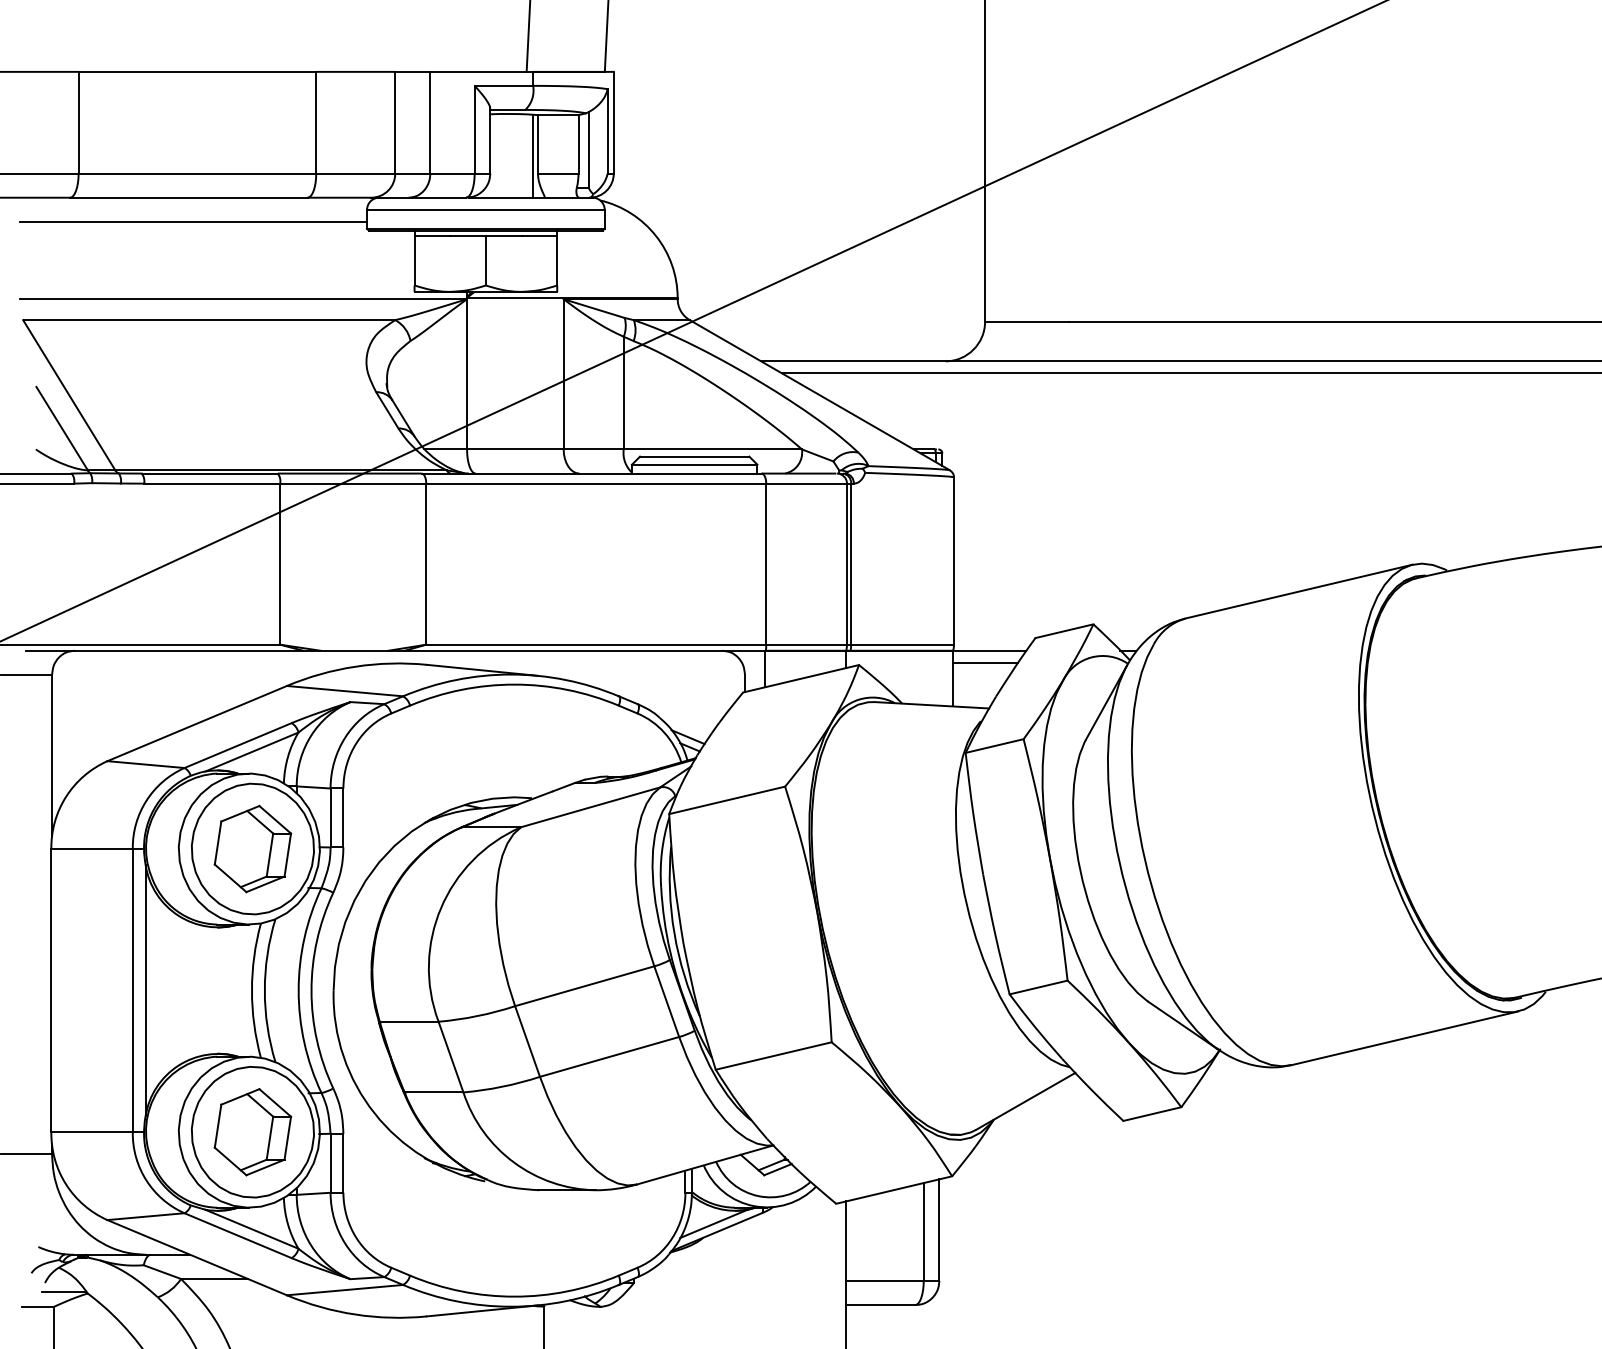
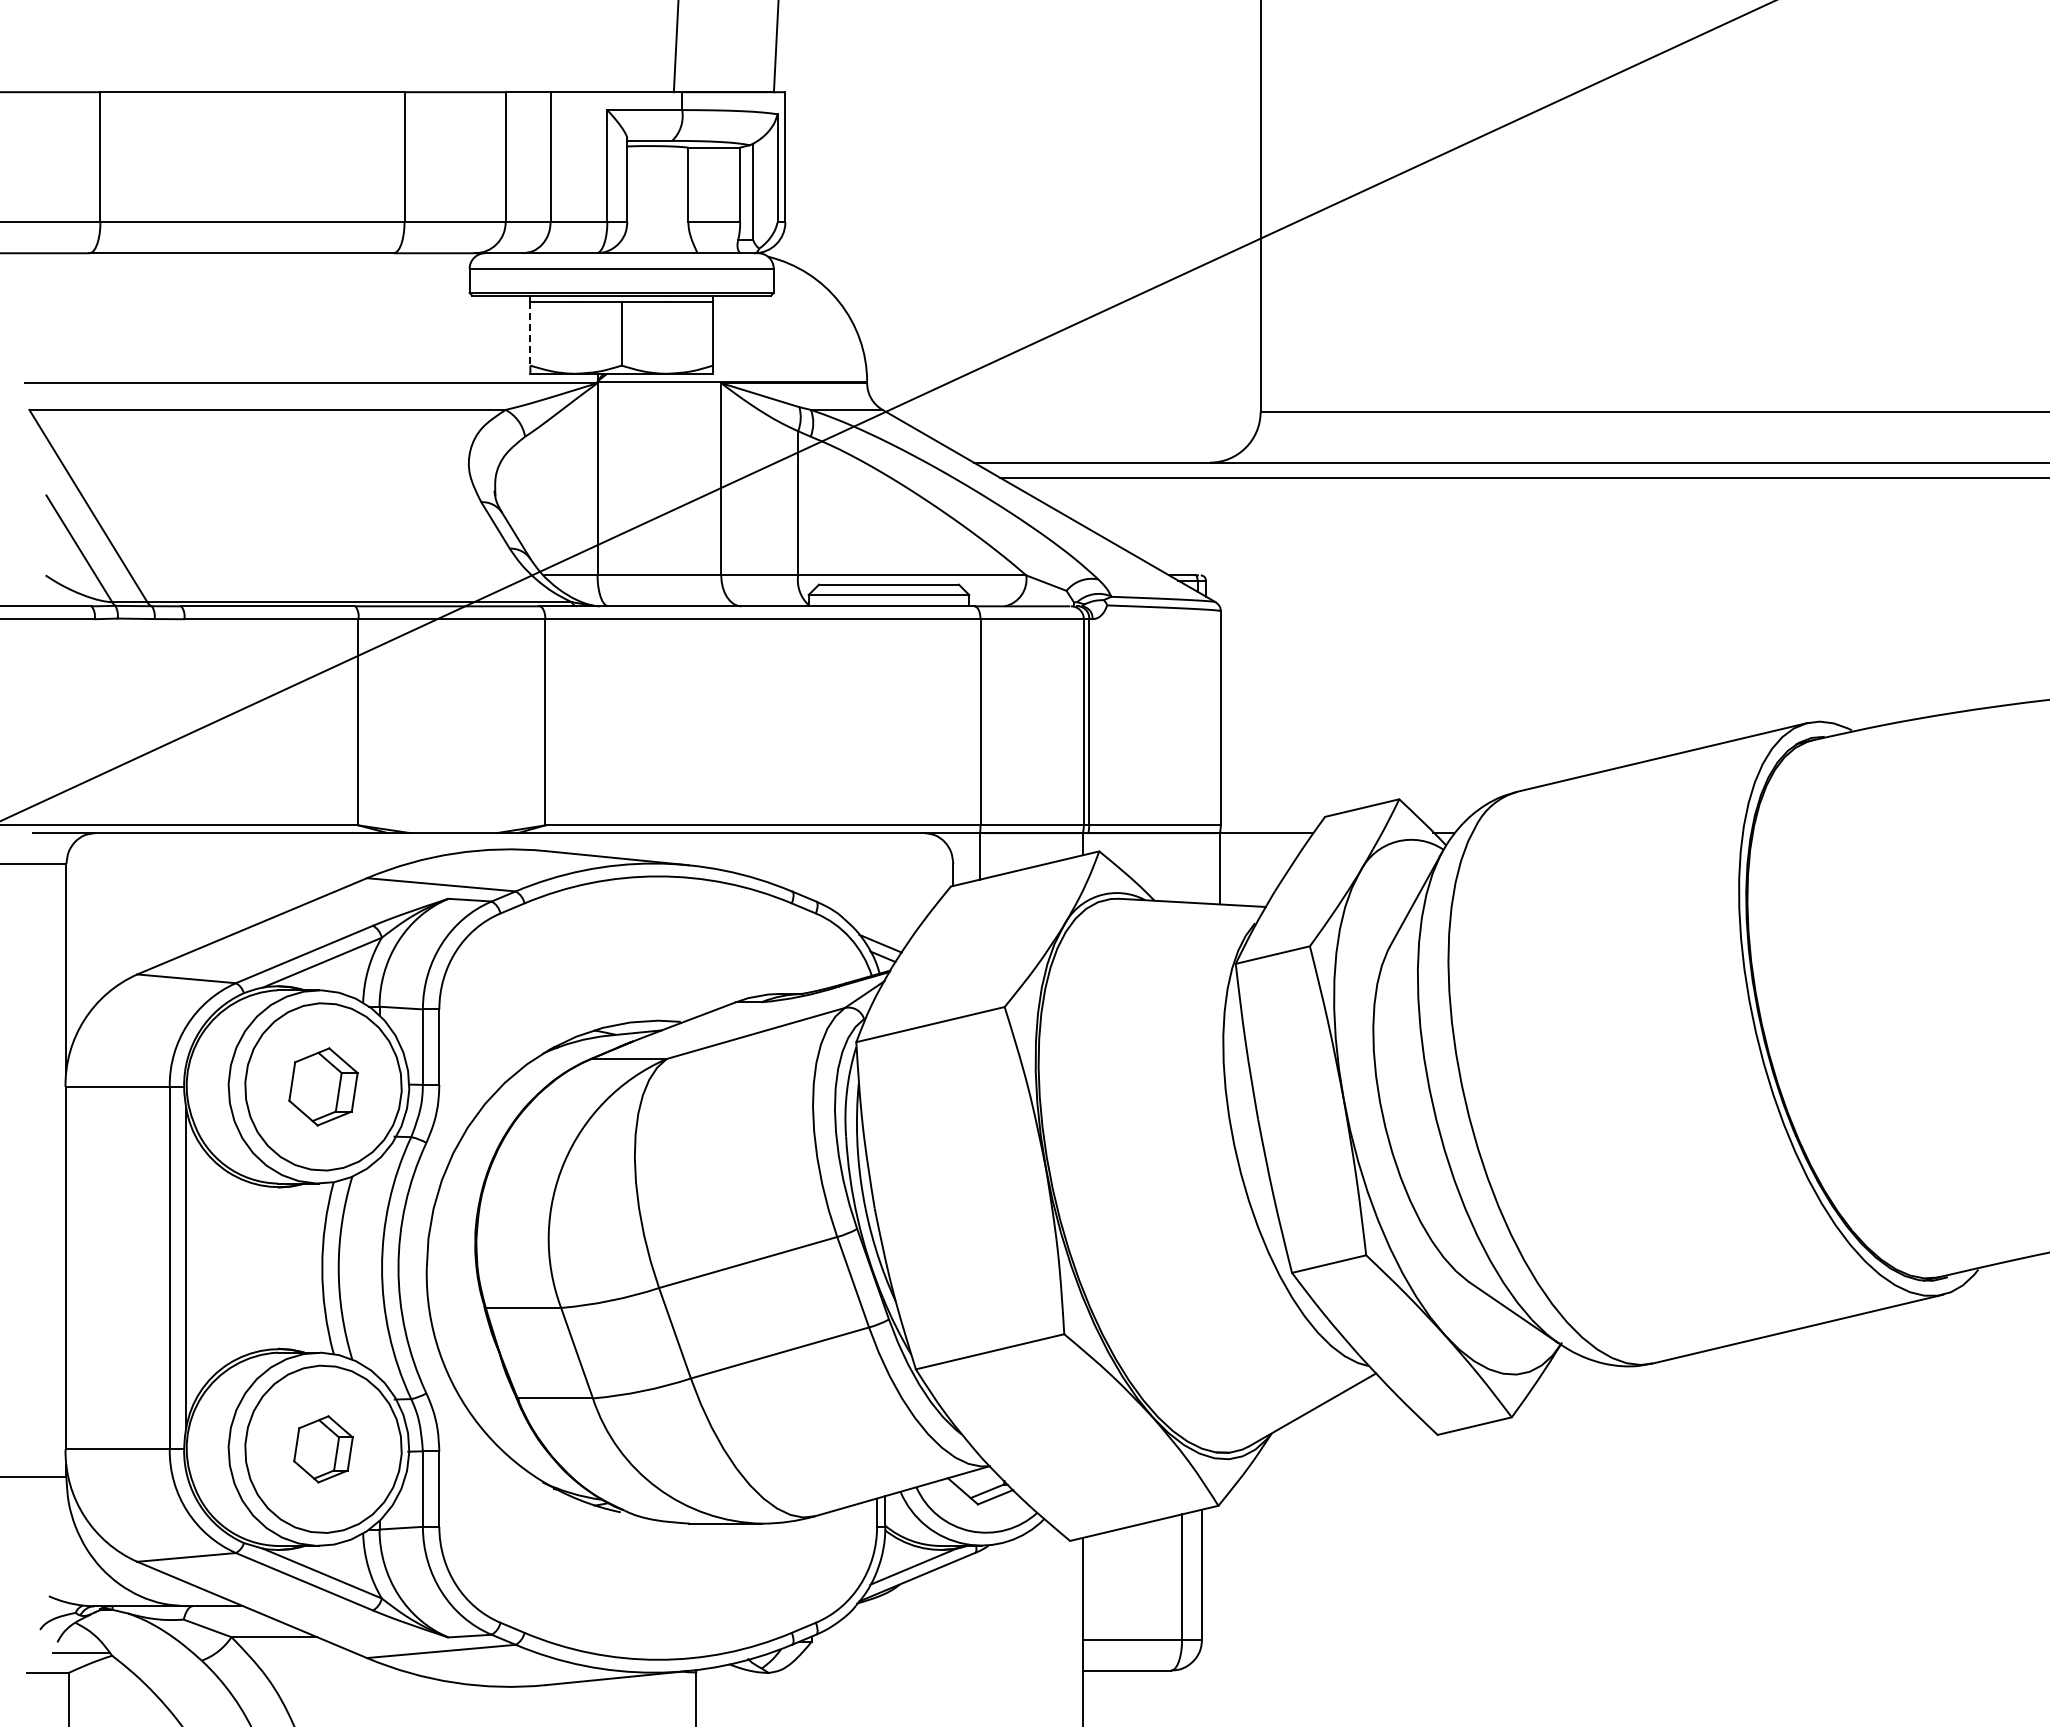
line: (533, 156) -> (682, 200), removed
line: (193, 222) -> (247, 284), removed
line: (414, 260) -> (530, 333), solid -> dashed
line: (985, 662) -> (1261, 848), removed
part: (252, 848) -> (323, 1086), size x0.7
part: (252, 1132) -> (323, 1449), size x0.6

